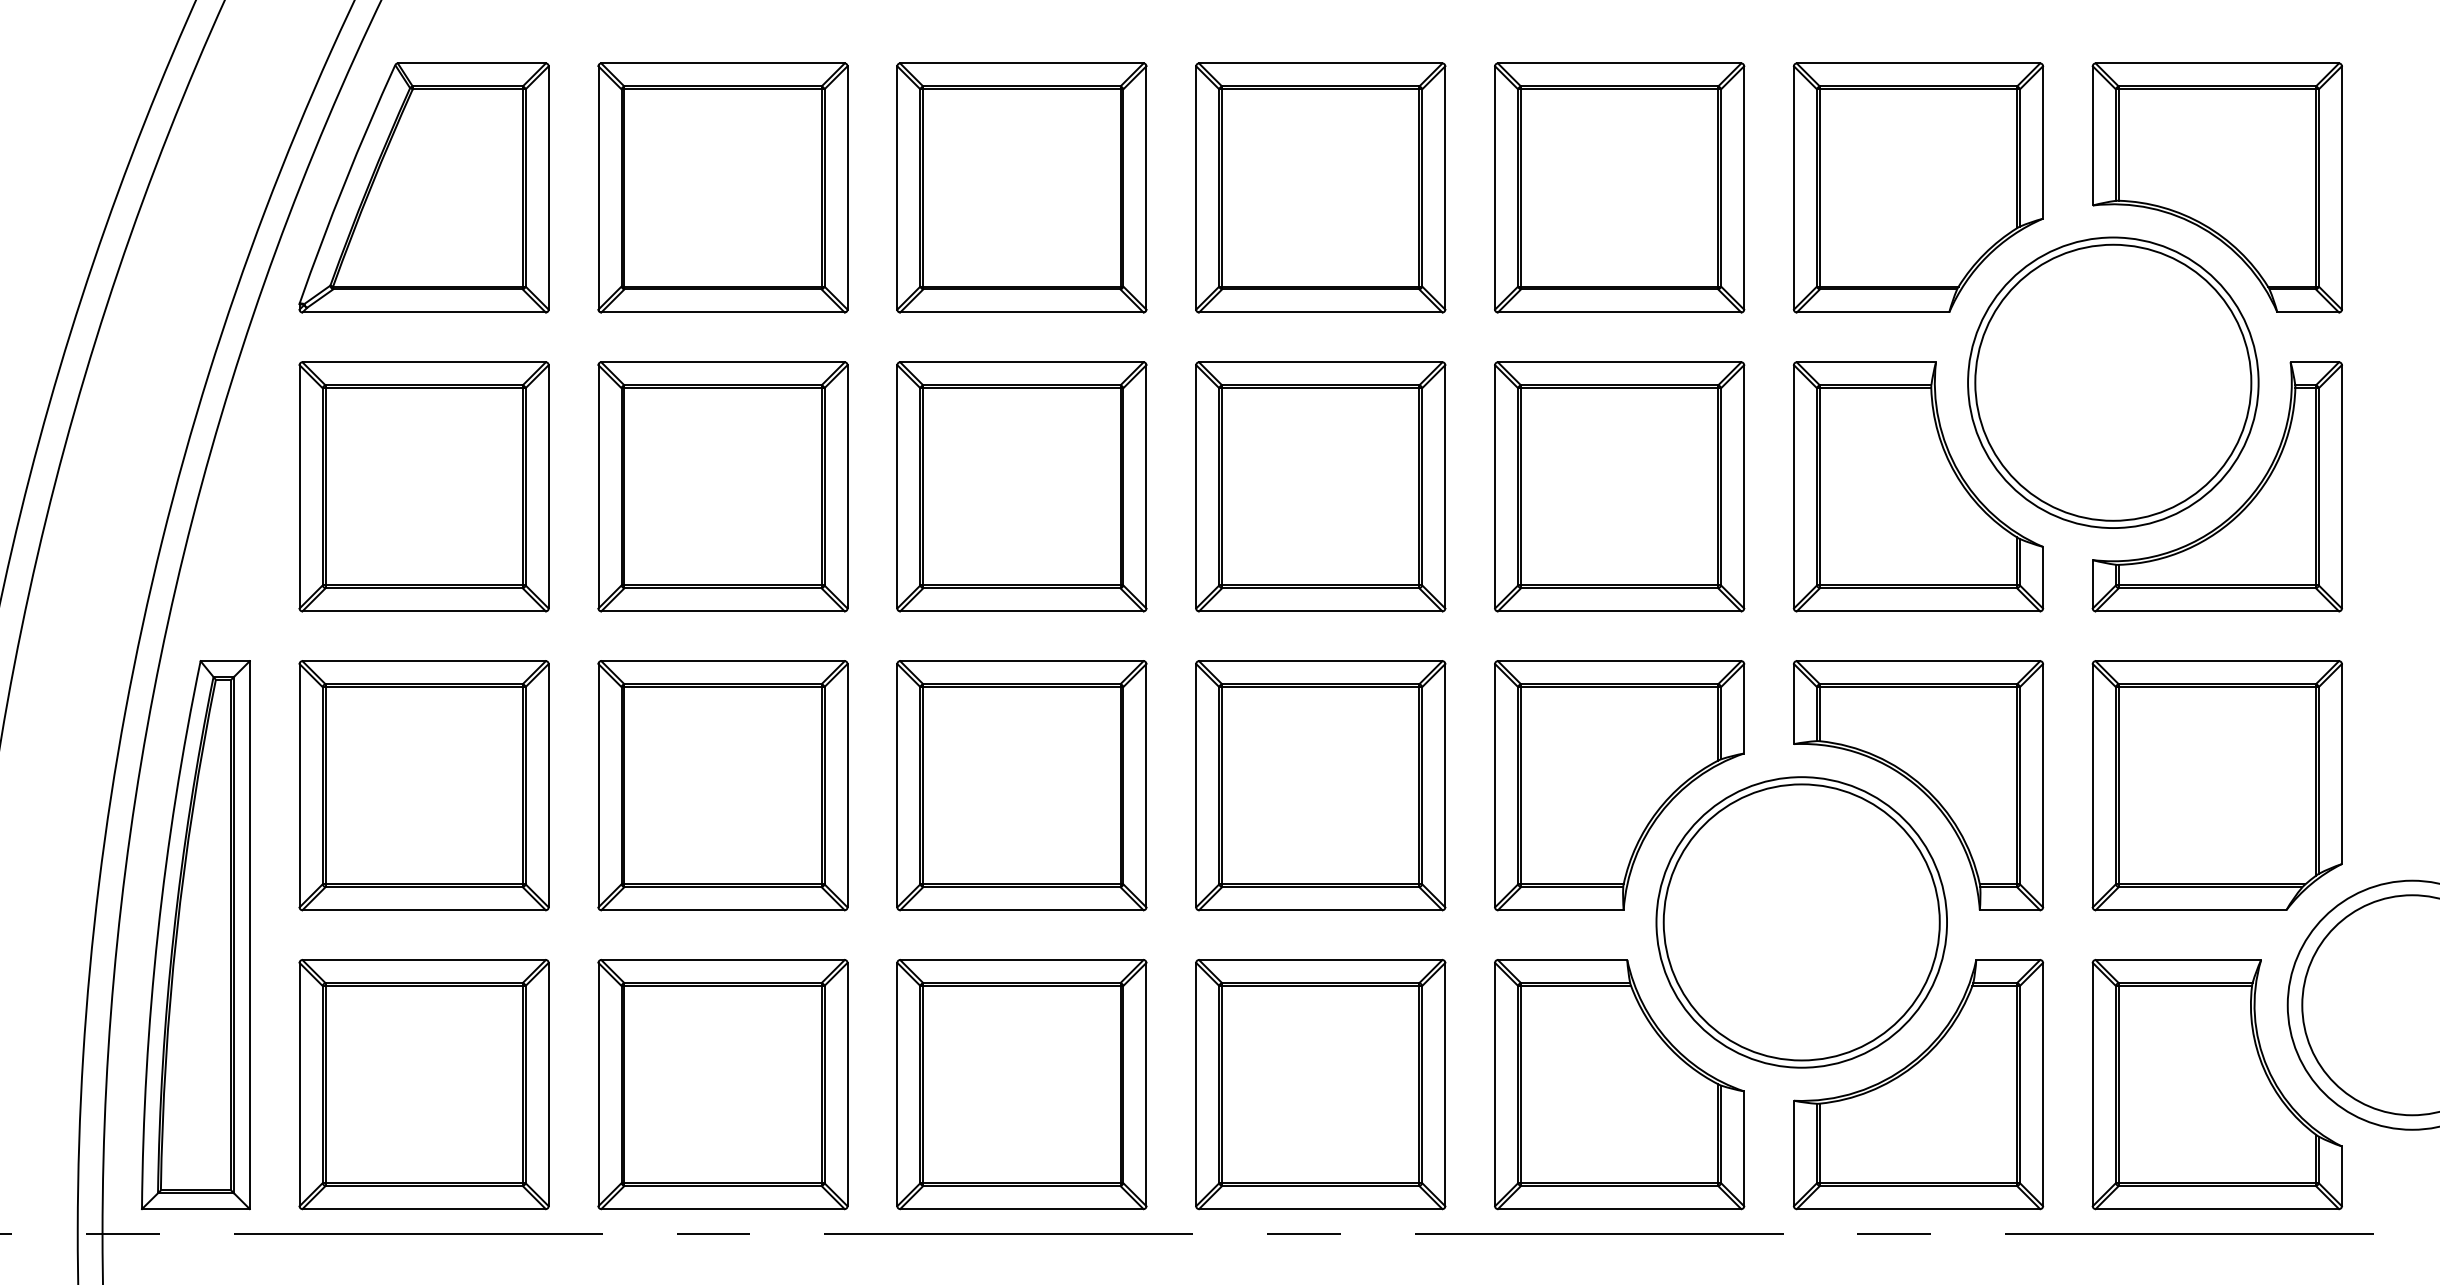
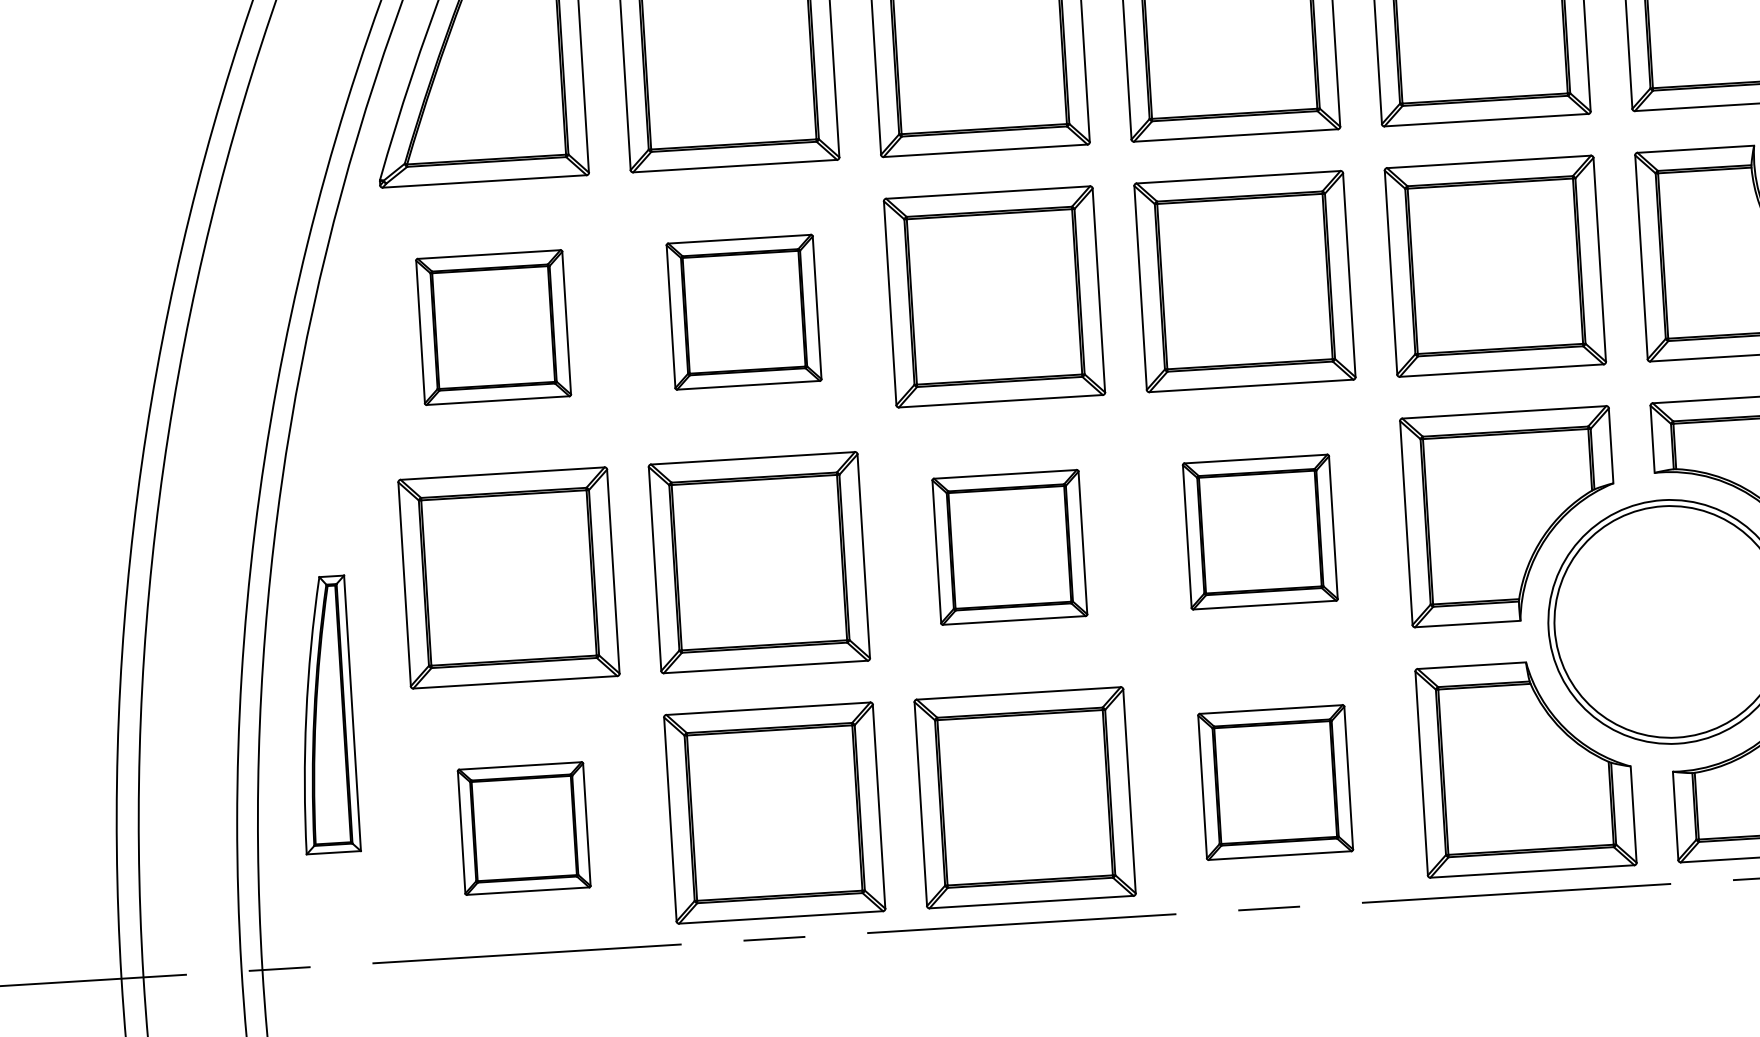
part: (423, 486) -> (493, 327), size x0.7
part: (722, 486) -> (743, 311), size x0.7
part: (1021, 785) -> (1009, 547), size x0.7
part: (1320, 785) -> (1260, 531), size x0.7
part: (195, 935) -> (325, 715), size x0.6
part: (423, 1084) -> (523, 828), size x0.6
part: (1320, 1084) -> (1275, 782), size x0.7

